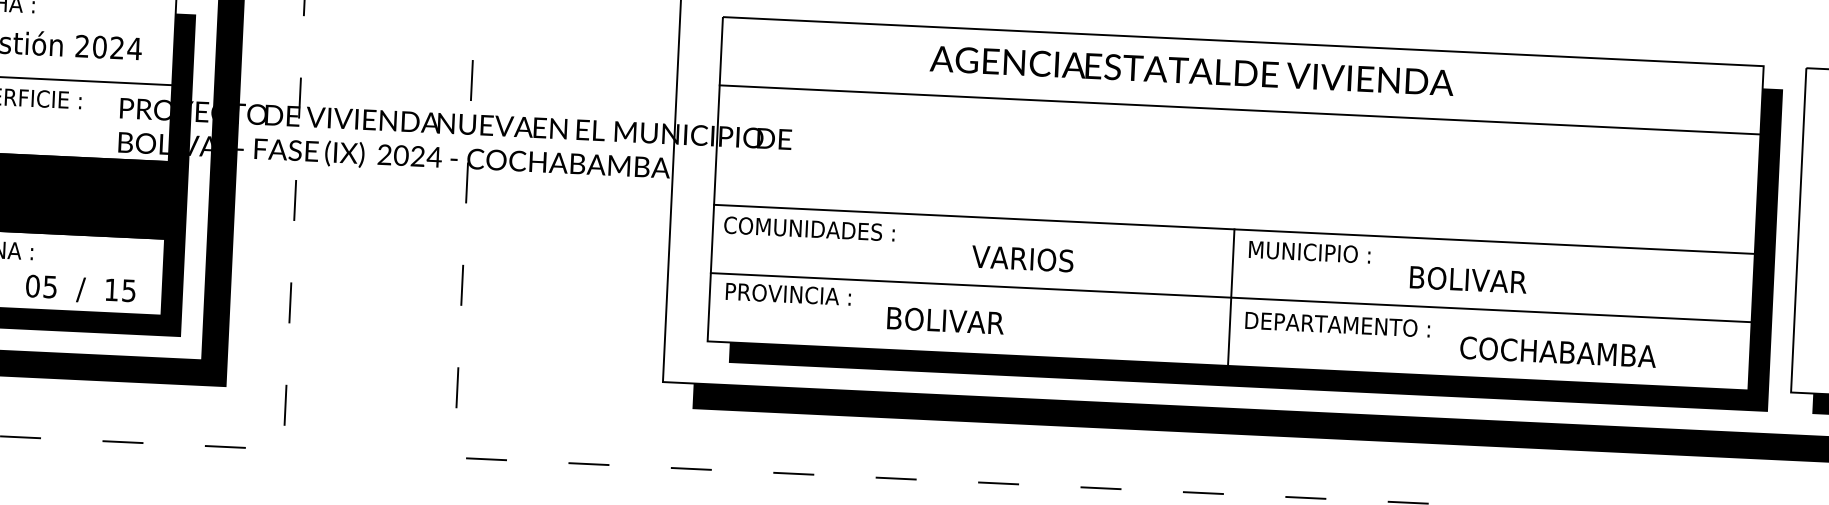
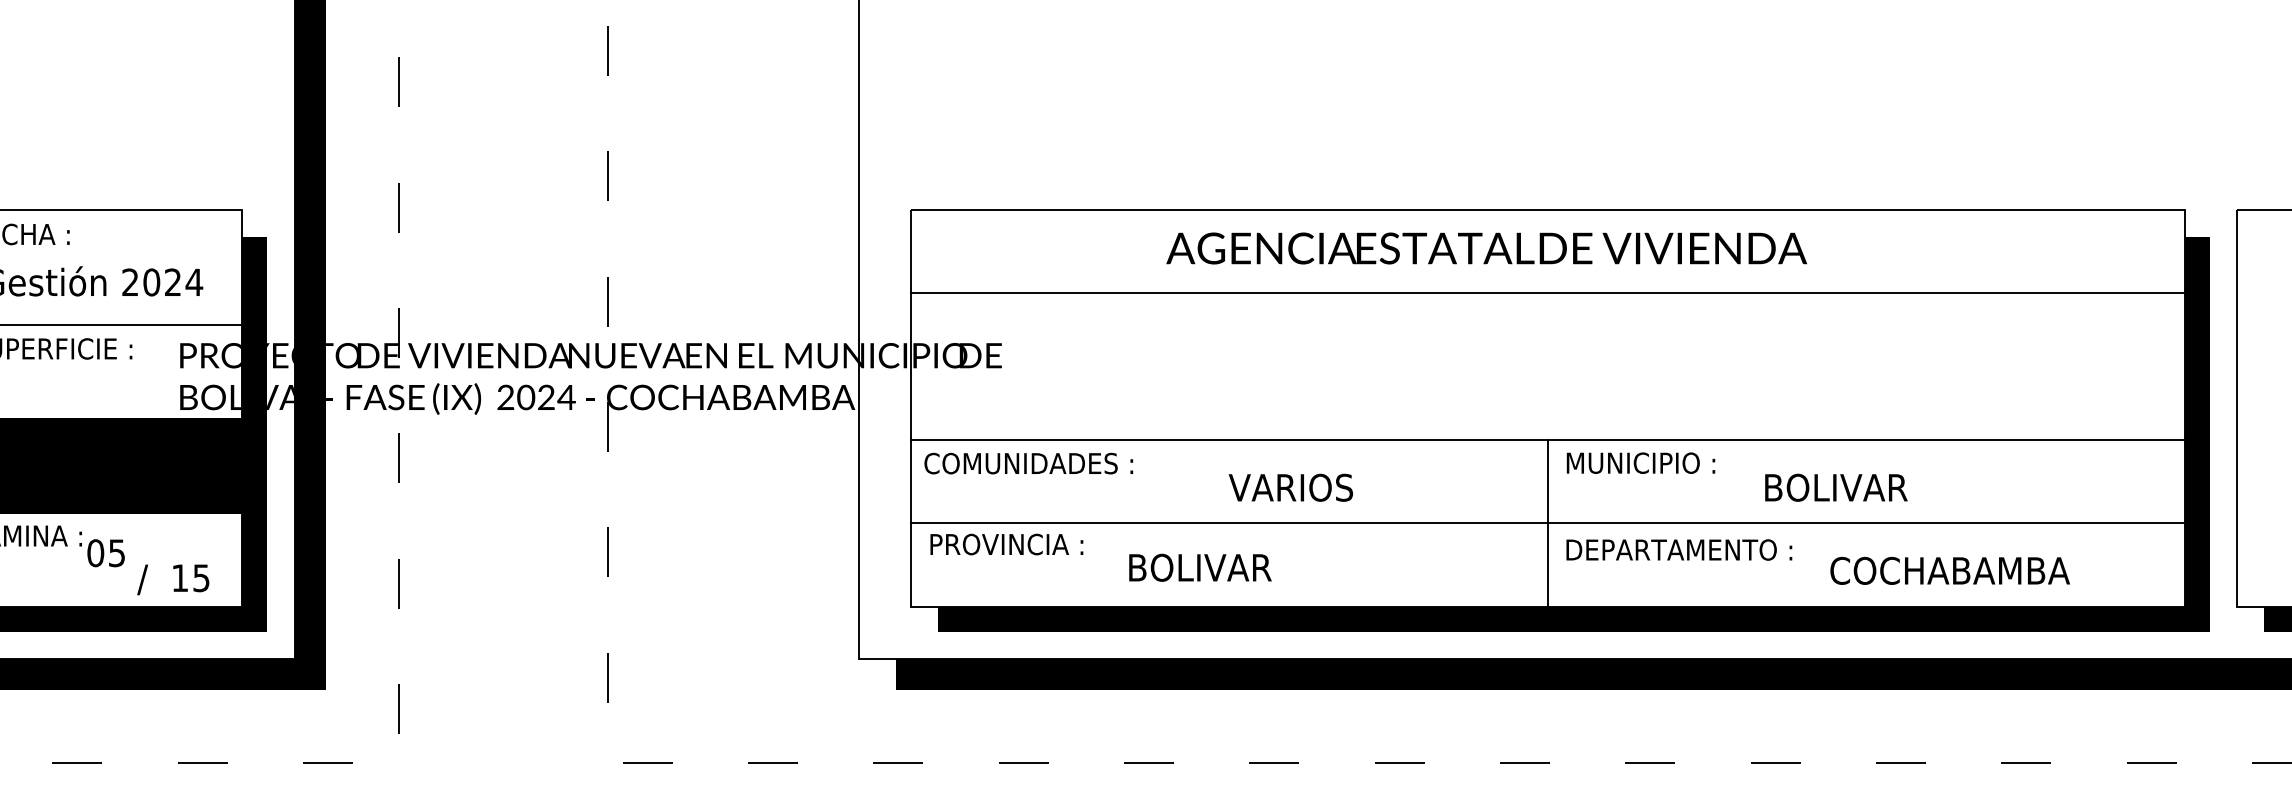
text: (40, 286) -> (105, 553), moved

